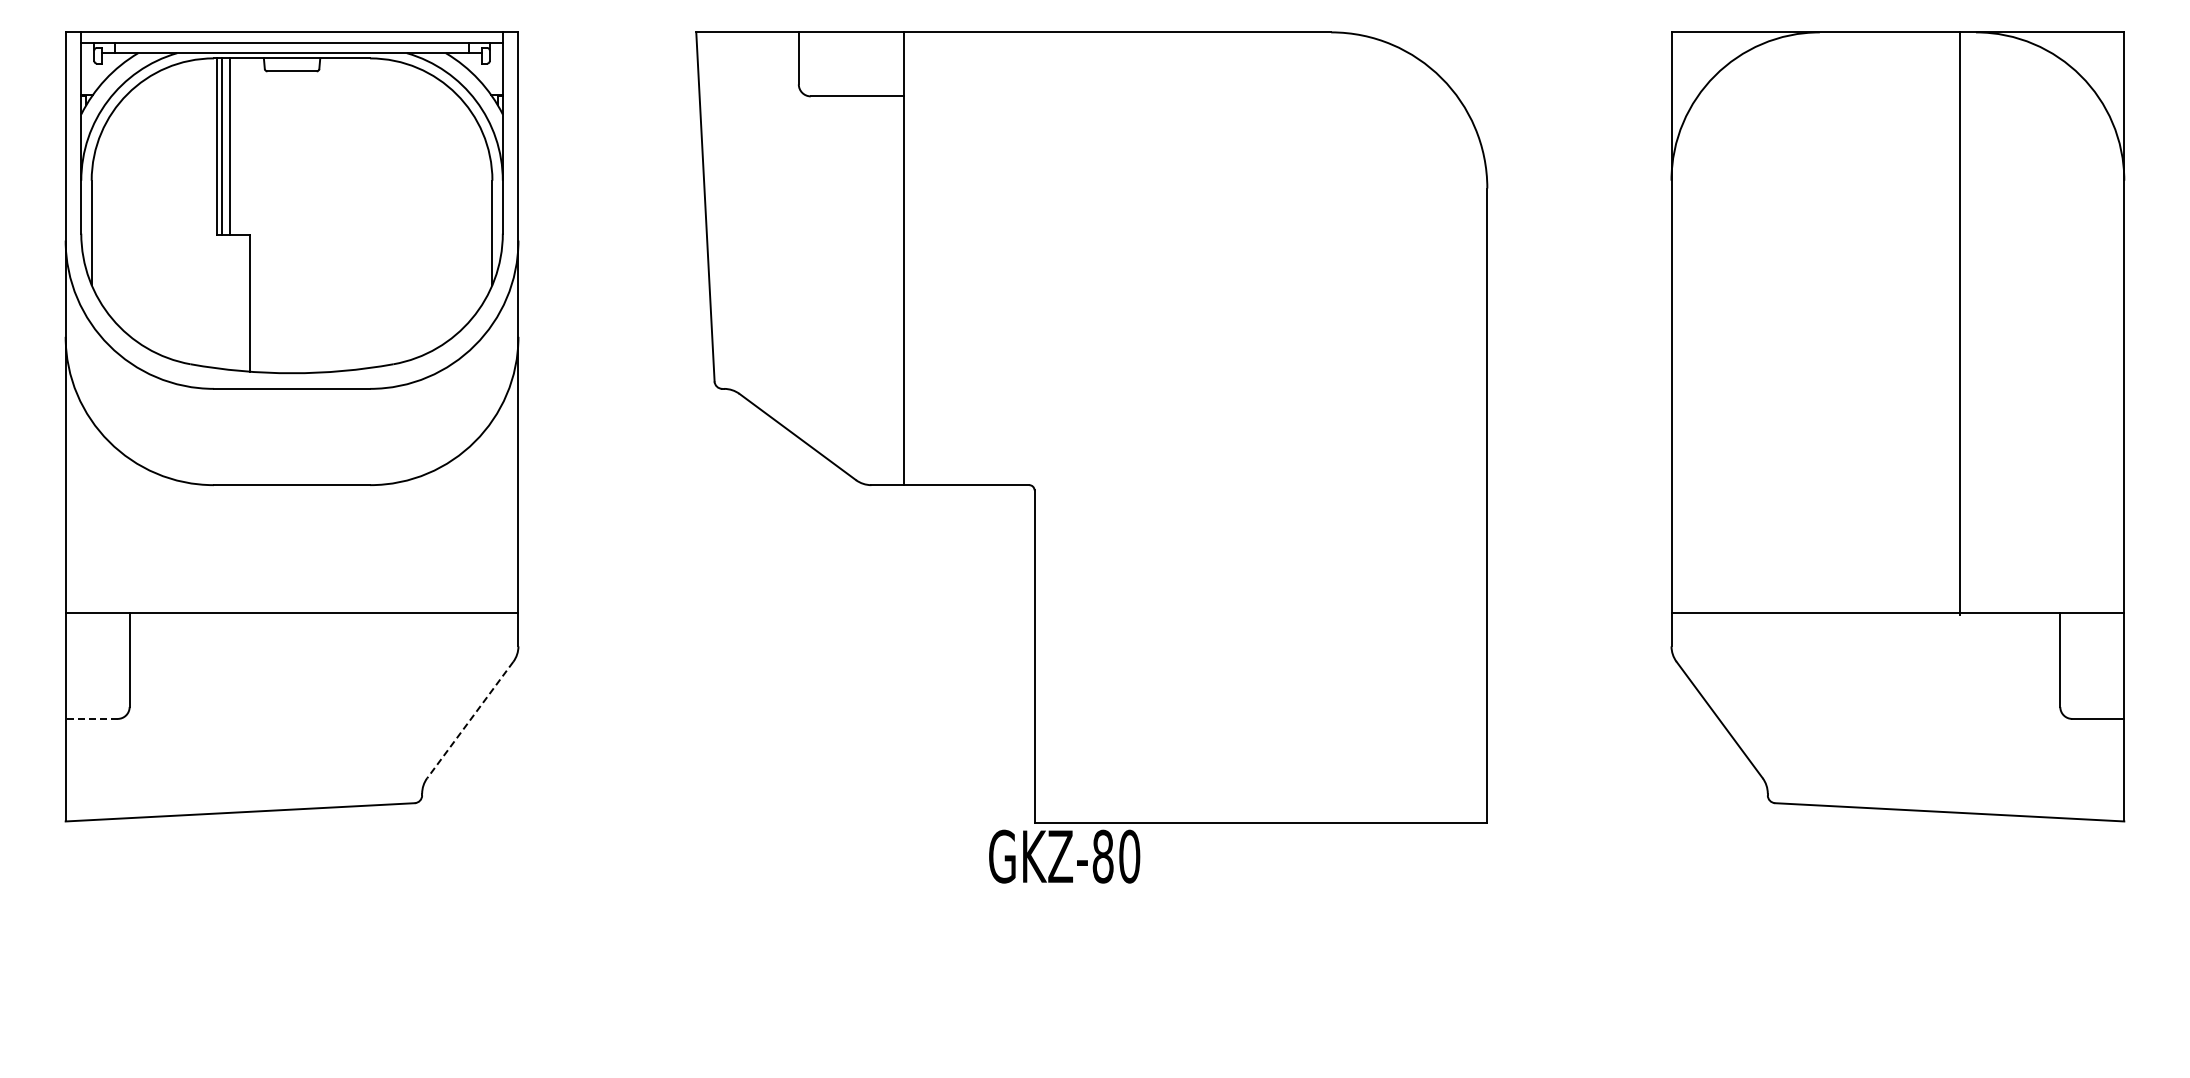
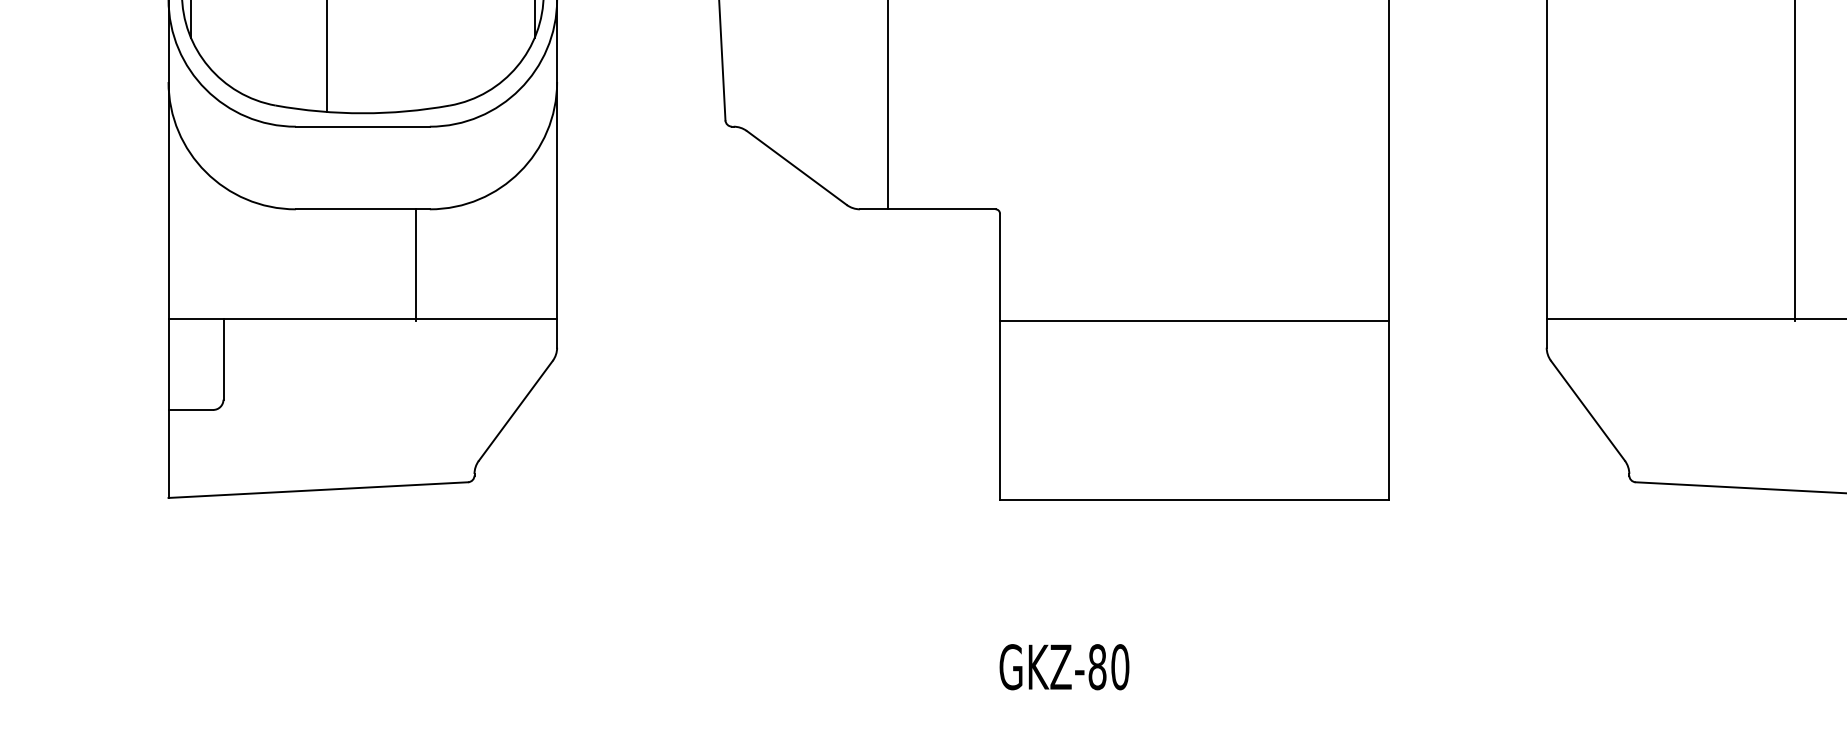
line: (354, 549) -> (416, 264), added
line: (1260, 615) -> (1193, 321), added
line: (91, 718) -> (190, 409), dashed -> solid
line: (470, 720) -> (515, 411), dashed -> solid
text: (1064, 856) -> (1064, 667), moved

